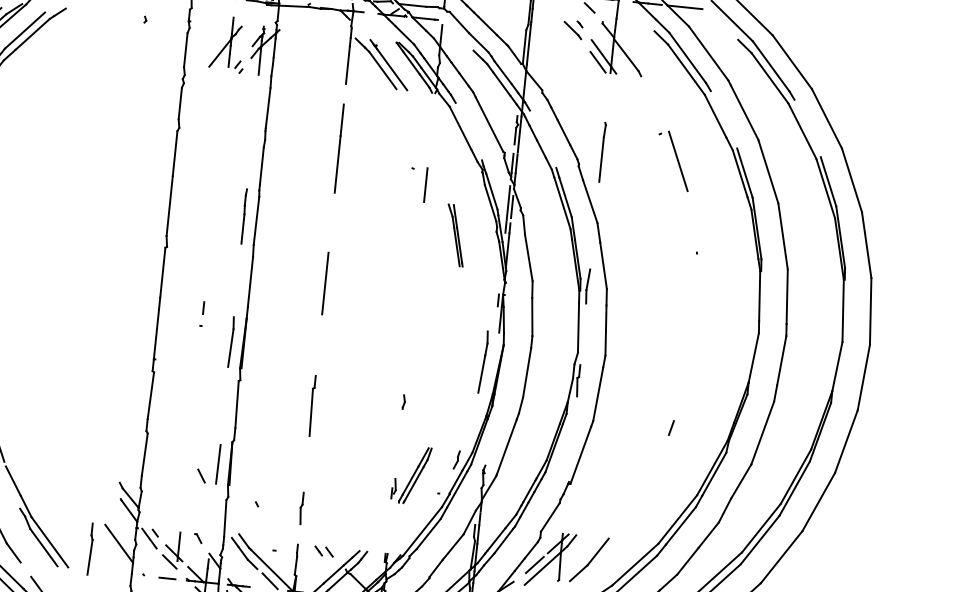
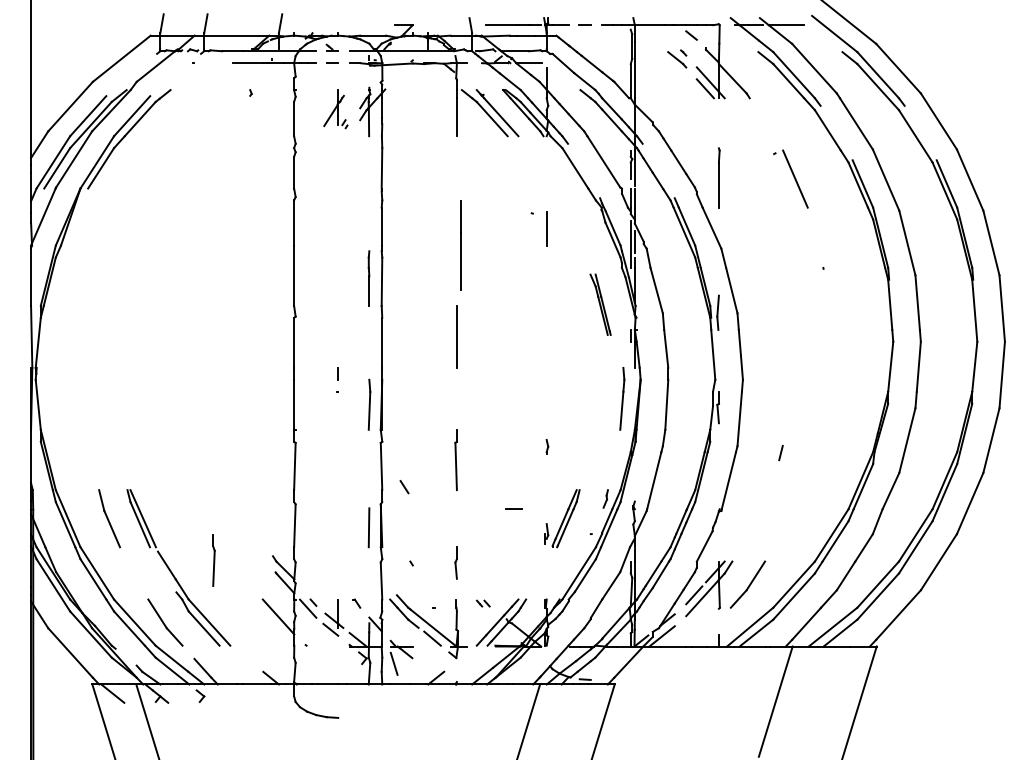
part: (227, 44) -> (335, 109), size x0.7
line: (338, 148) -> (460, 245), moved
part: (455, 235) -> (600, 304), moved
line: (670, 428) -> (780, 453), moved
line: (201, 476) -> (404, 487), moved
line: (90, 549) -> (213, 560), moved
part: (324, 551) -> (483, 603), size x0.7
line: (166, 578) -> (513, 508), moved

